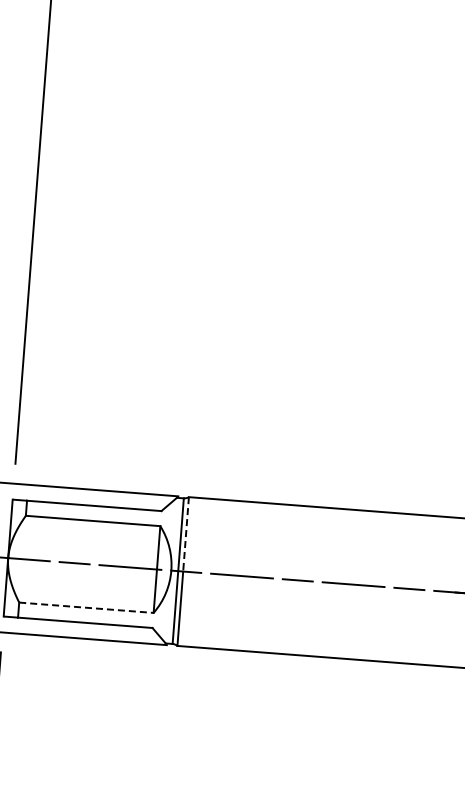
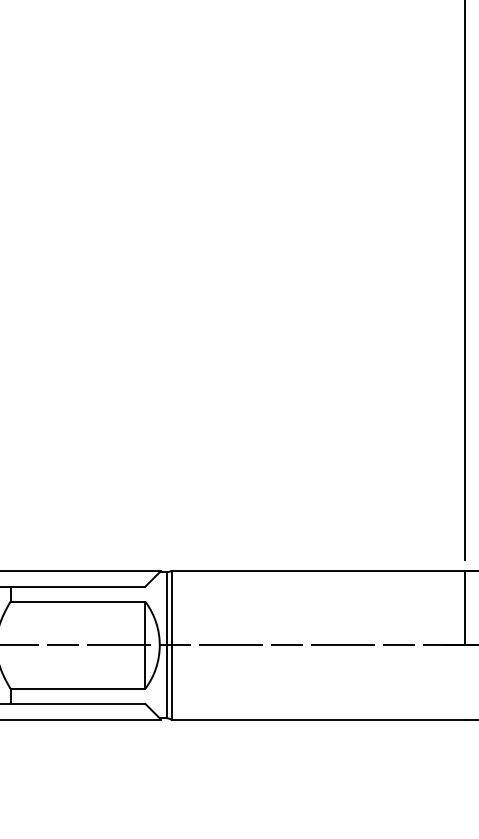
line: (185, 534) -> (171, 608), dashed -> solid
line: (86, 607) -> (78, 688), dashed -> solid

